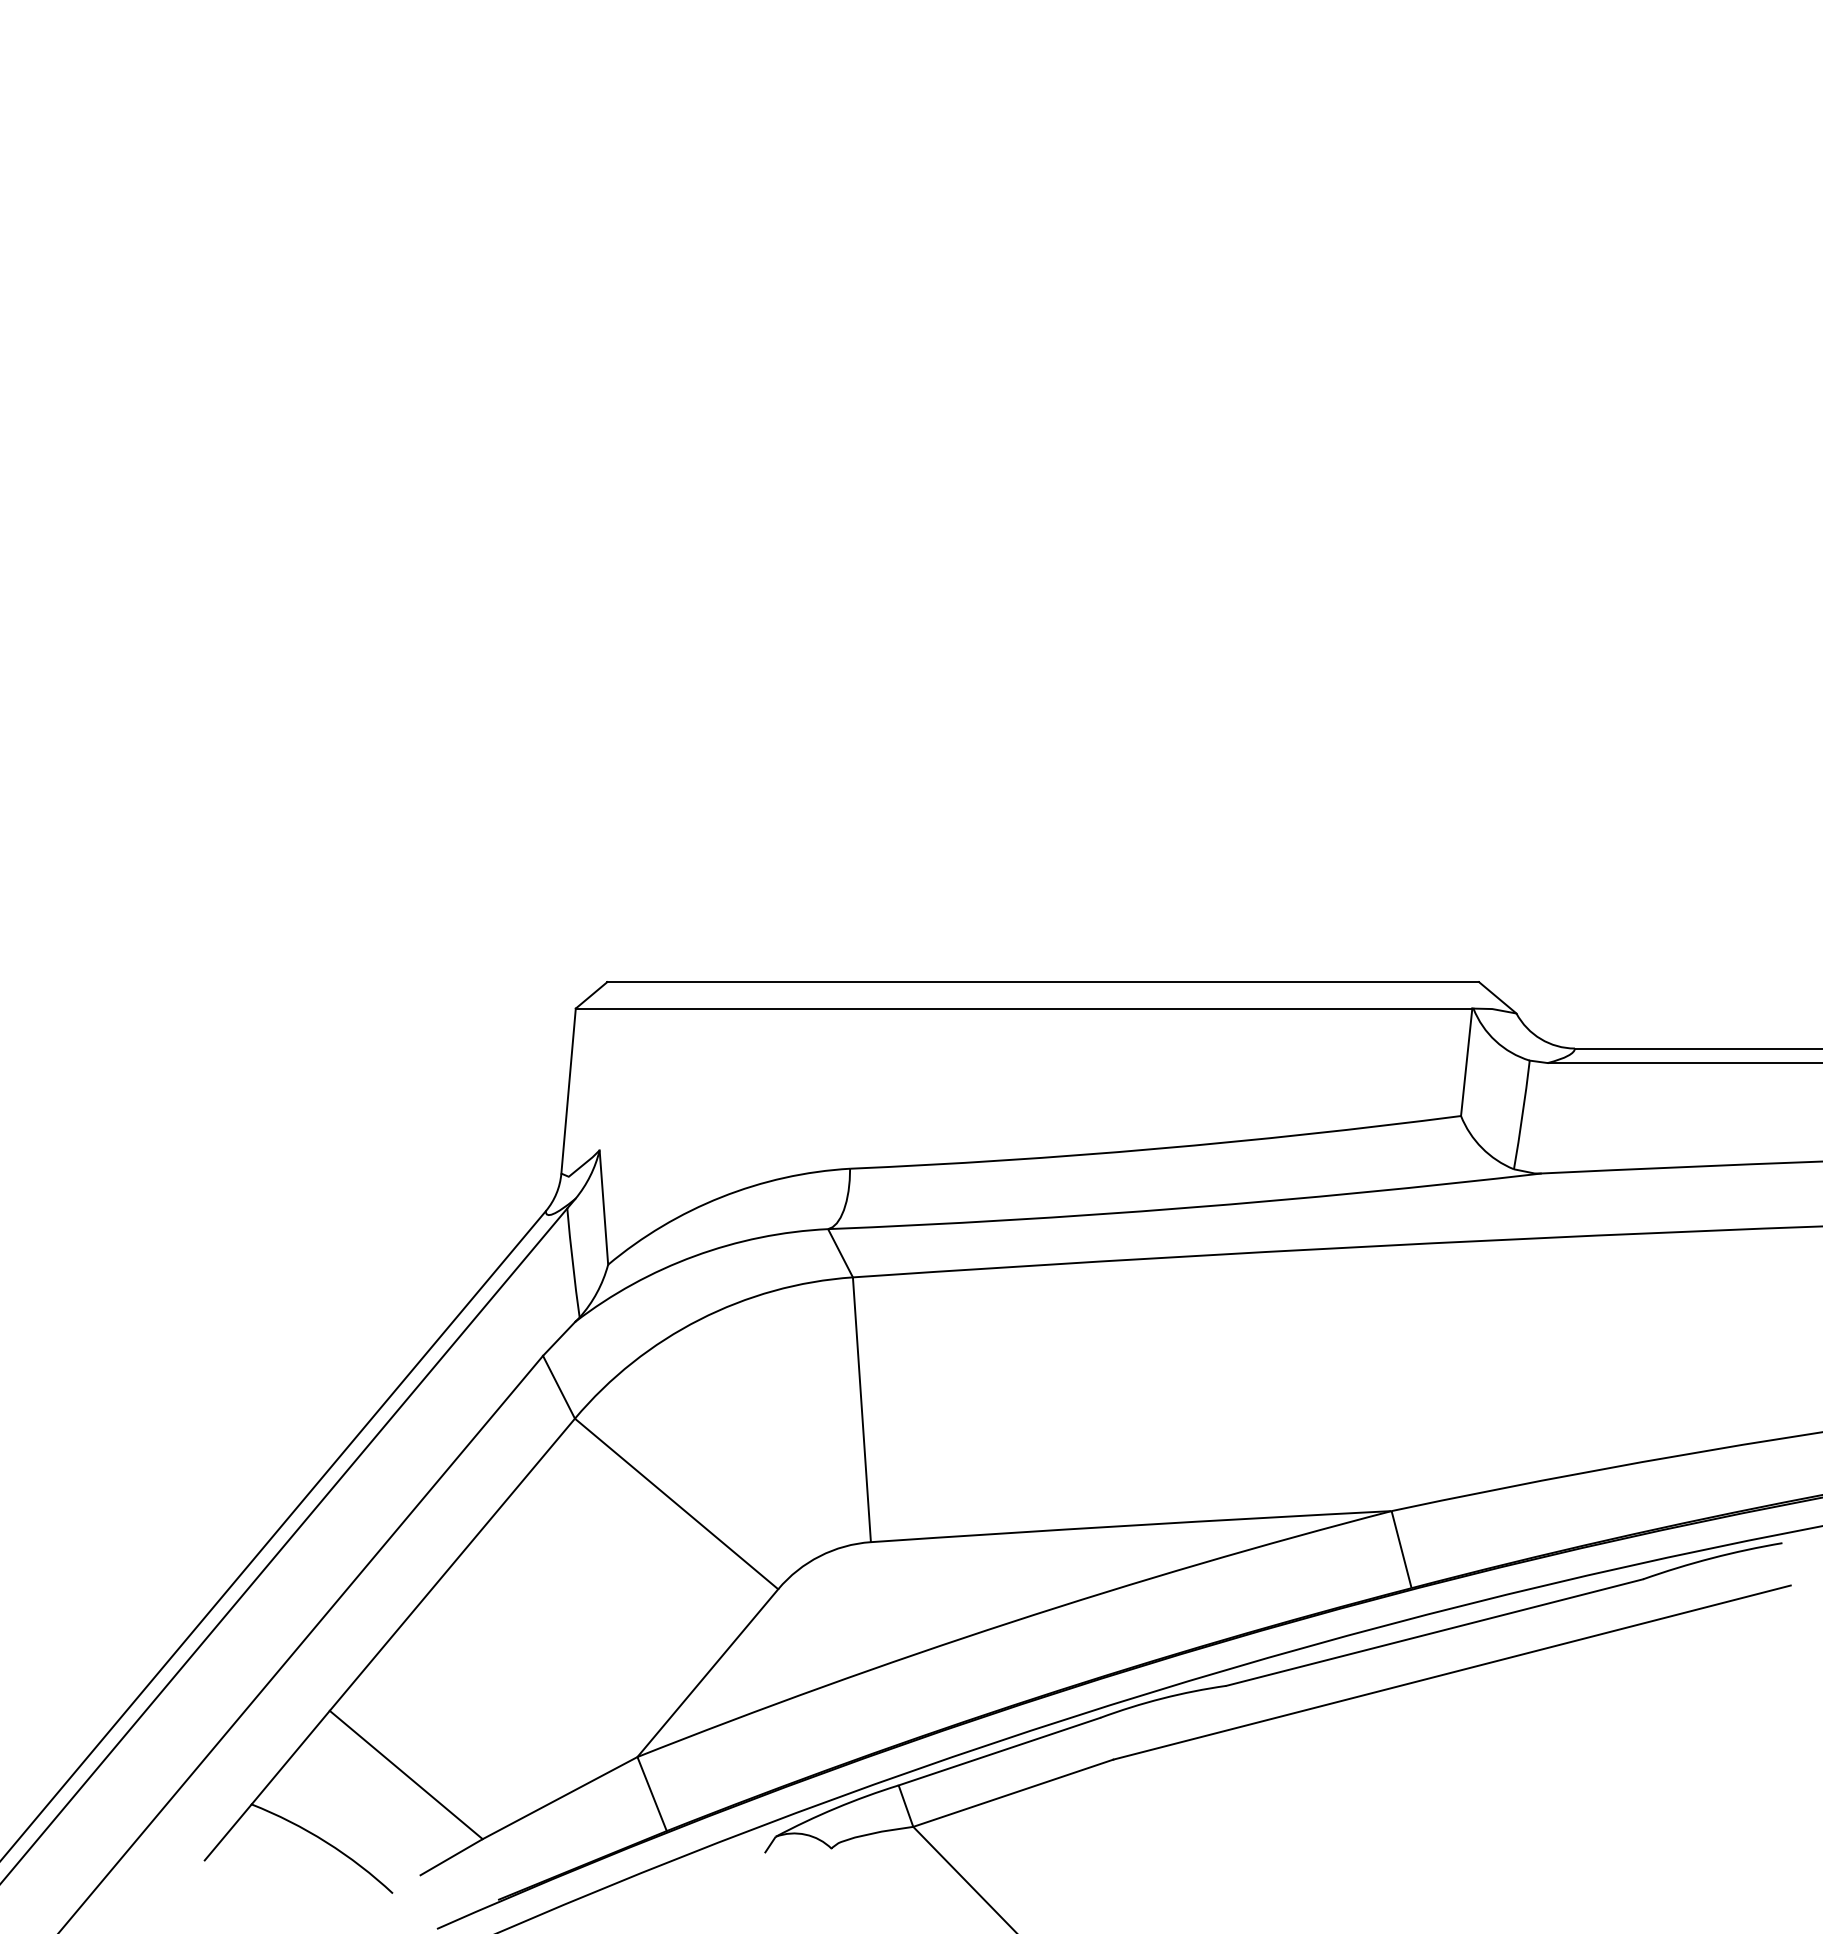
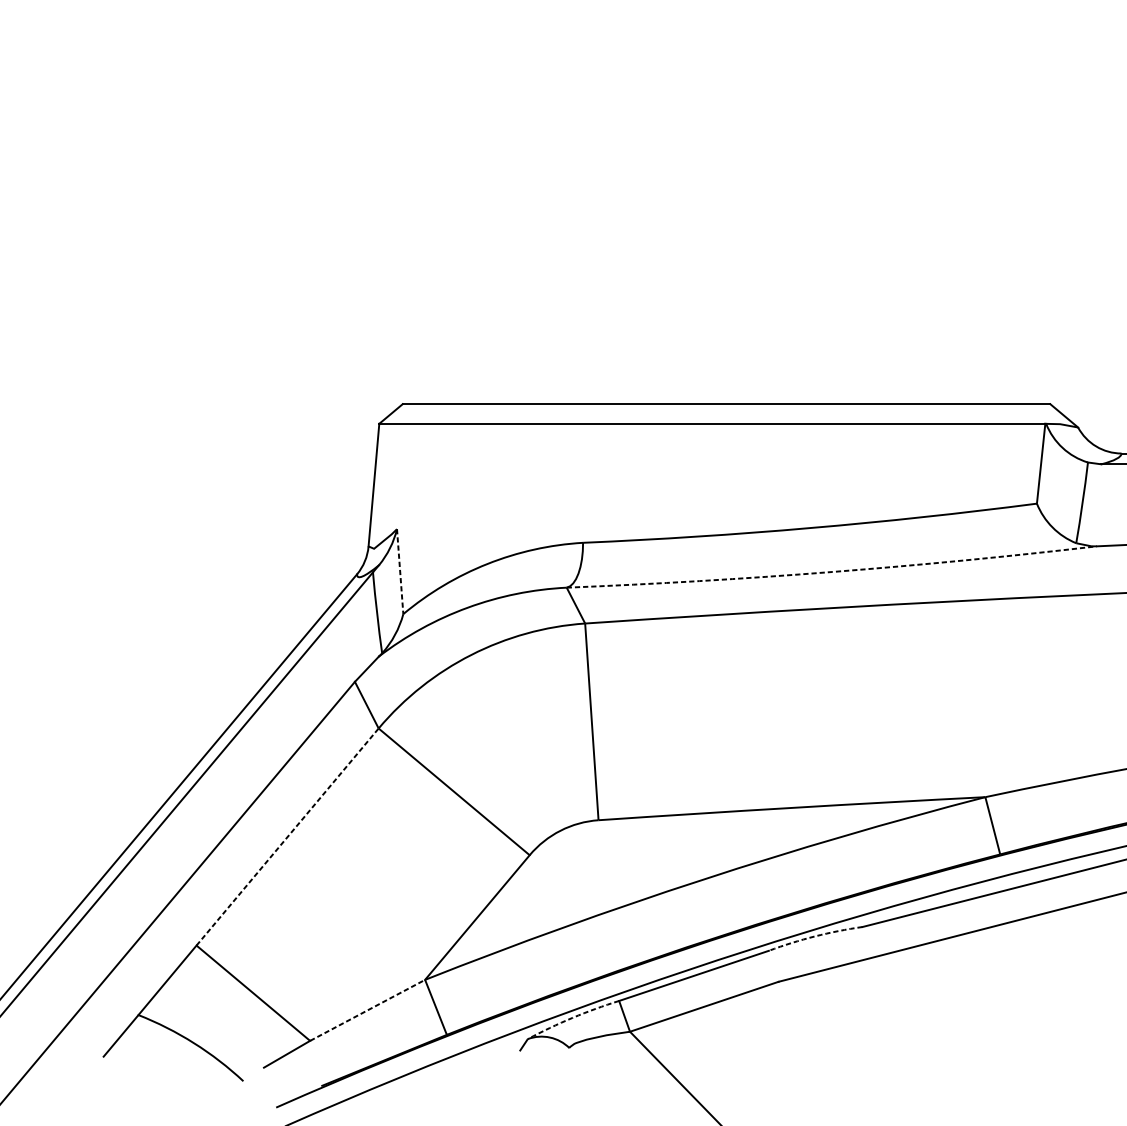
line: (603, 1208) -> (399, 572), solid -> dashed
arc: (1185, 1208) -> (832, 572), solid -> dashed
line: (452, 1564) -> (287, 836), solid -> dashed
arc: (1162, 1698) -> (815, 936), solid -> dashed
line: (560, 1798) -> (367, 1010), solid -> dashed
arc: (836, 1808) -> (572, 1018), solid -> dashed

